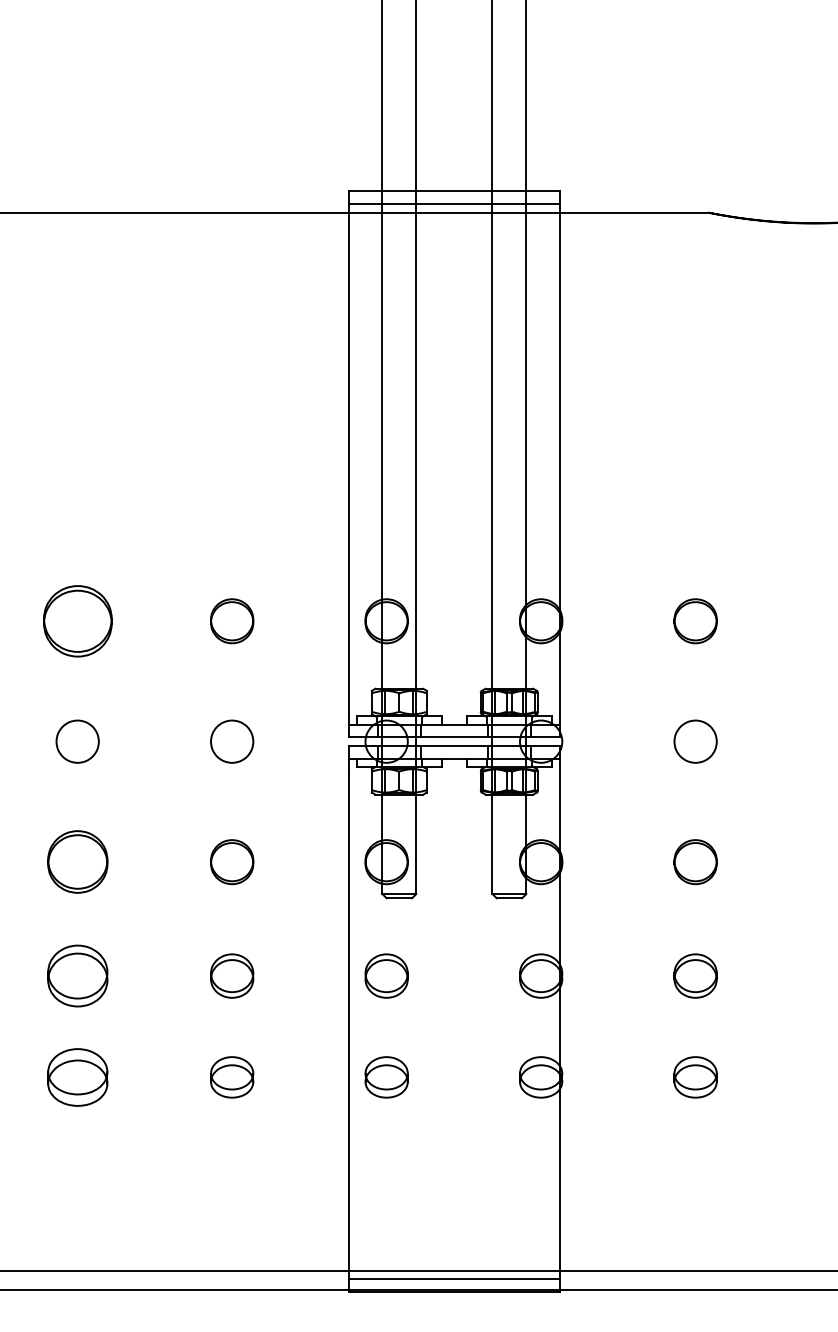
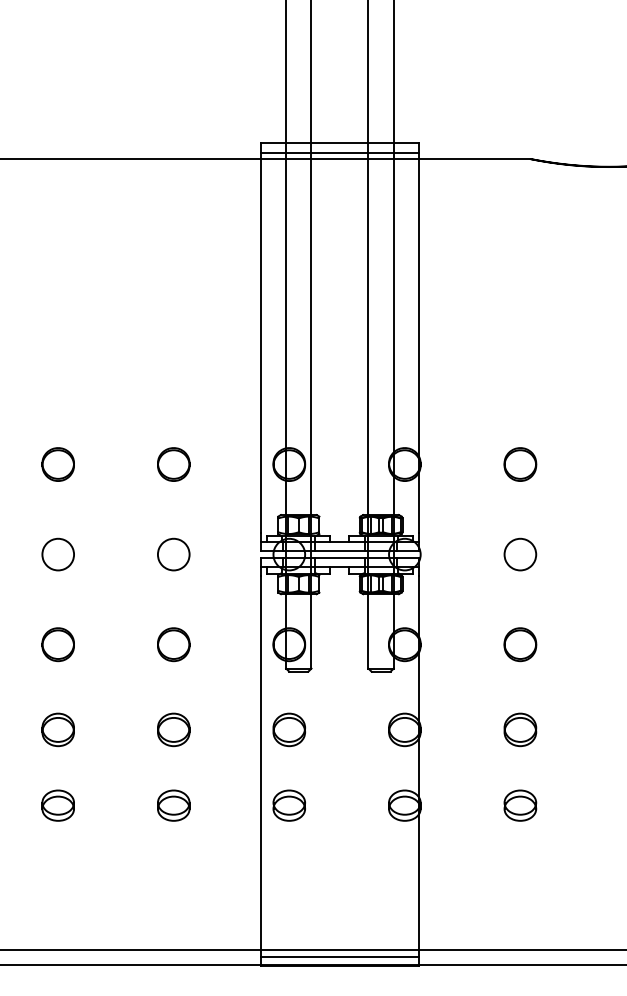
part: (76, 621) -> (57, 464), size x0.62
part: (76, 861) -> (57, 644), size x0.71
part: (76, 975) -> (57, 729), size x0.71
part: (76, 1077) -> (57, 805), size x0.71

